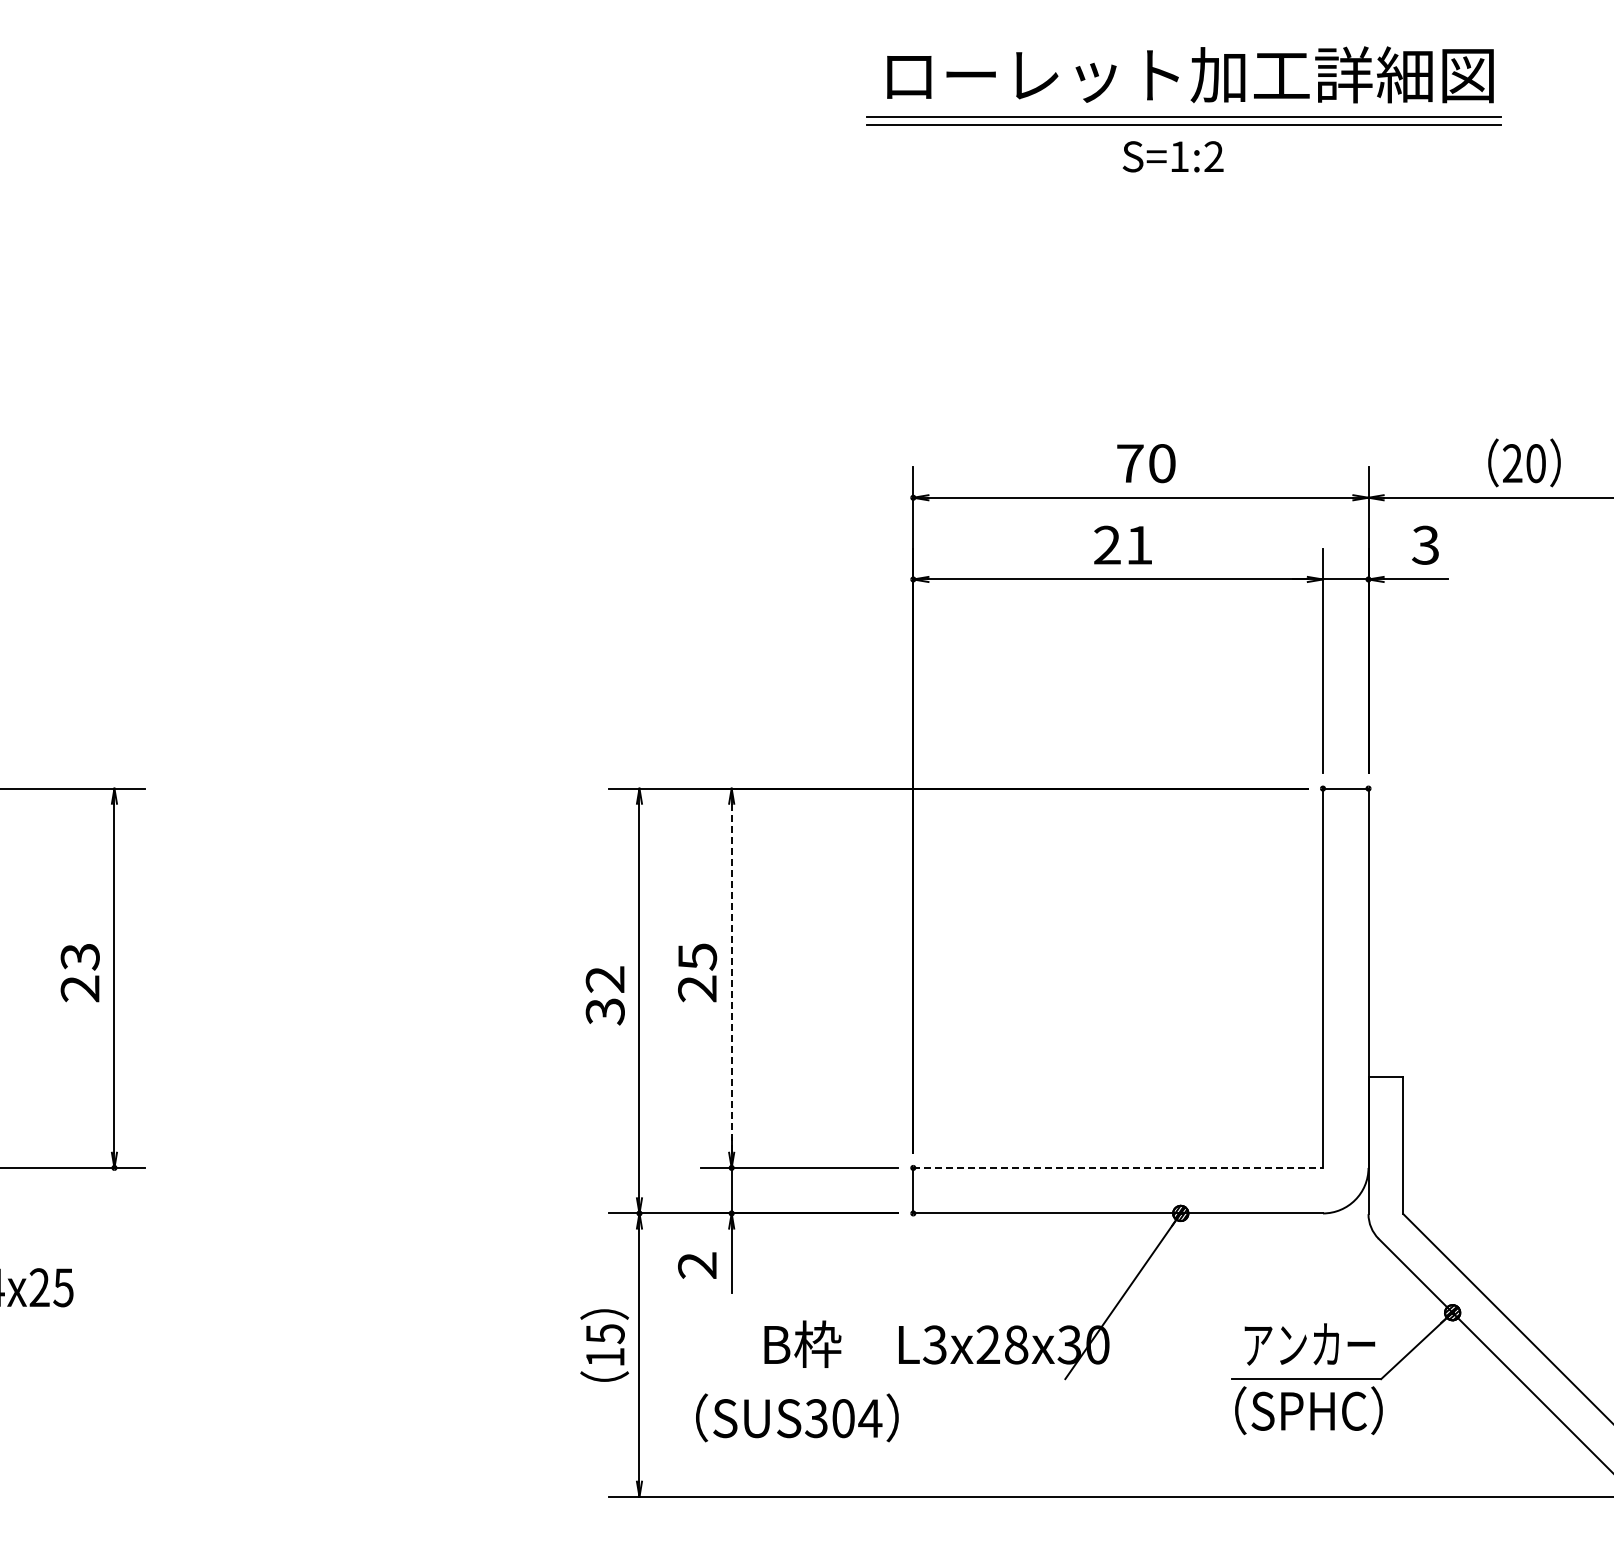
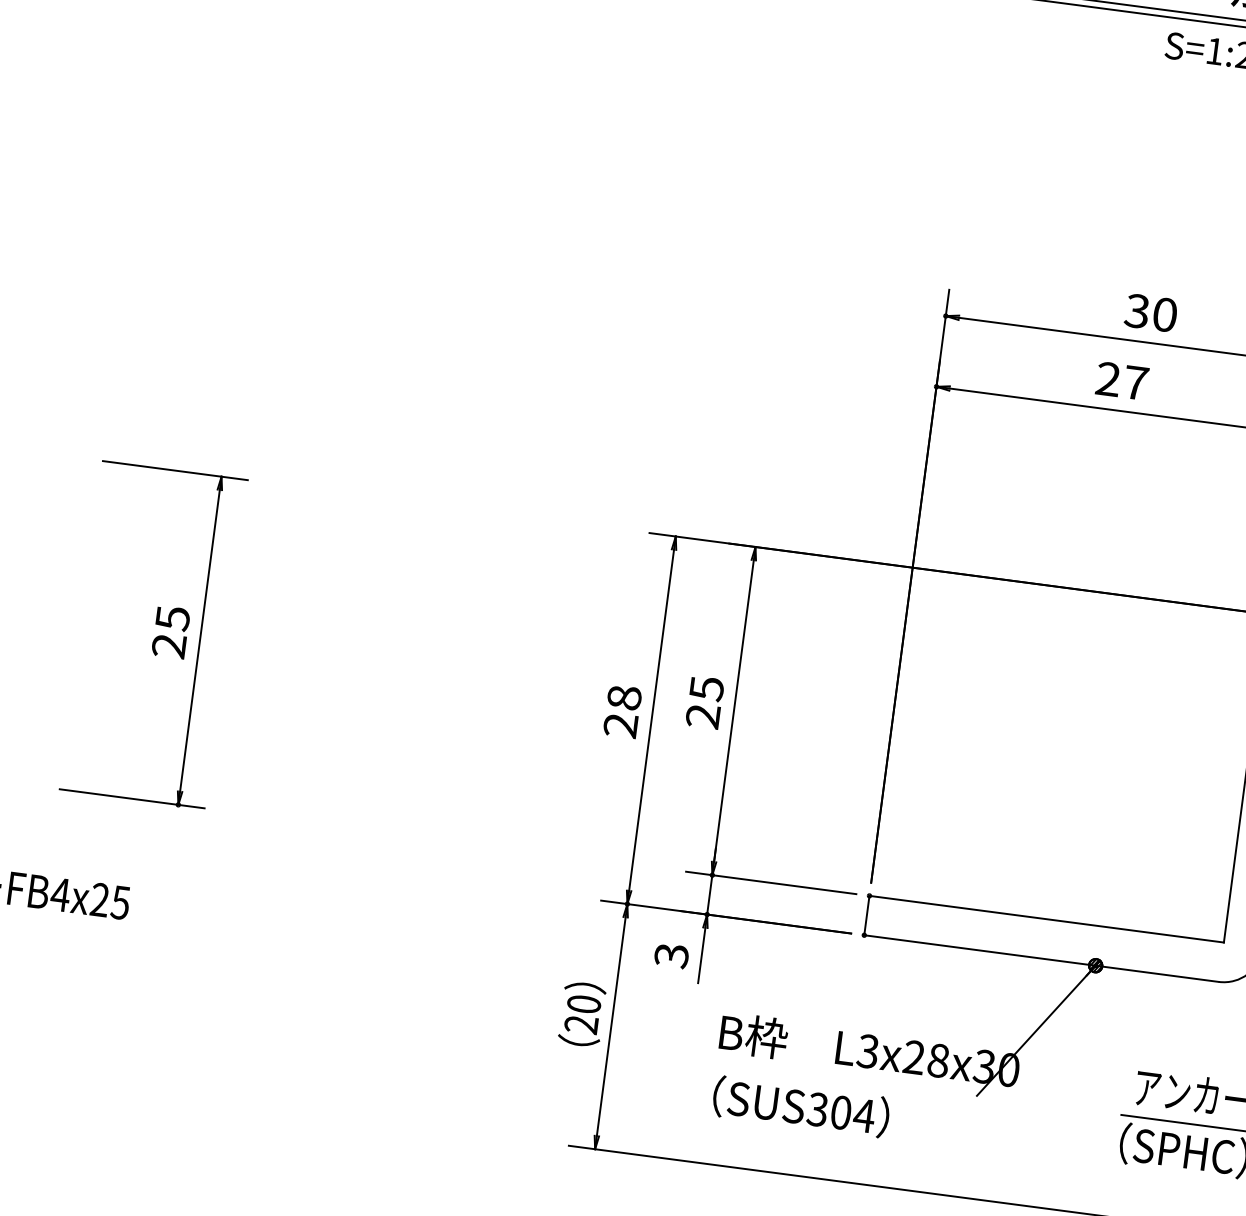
text: (1129, 463) -> (1136, 311), 70 -> 30
text: (1139, 545) -> (1136, 383), 21 -> 27
text: (79, 956) -> (172, 617), 23 -> 25
line: (731, 978) -> (733, 711), dashed -> solid
text: (604, 995) -> (621, 711), 32 -> 28
line: (1118, 1167) -> (1047, 918), dashed -> solid
text: (697, 1265) -> (671, 955), 2 -> 3
text: (604, 1345) -> (582, 1014), 15 -> 20
text: (797, 1417) -> (801, 1106), moved

